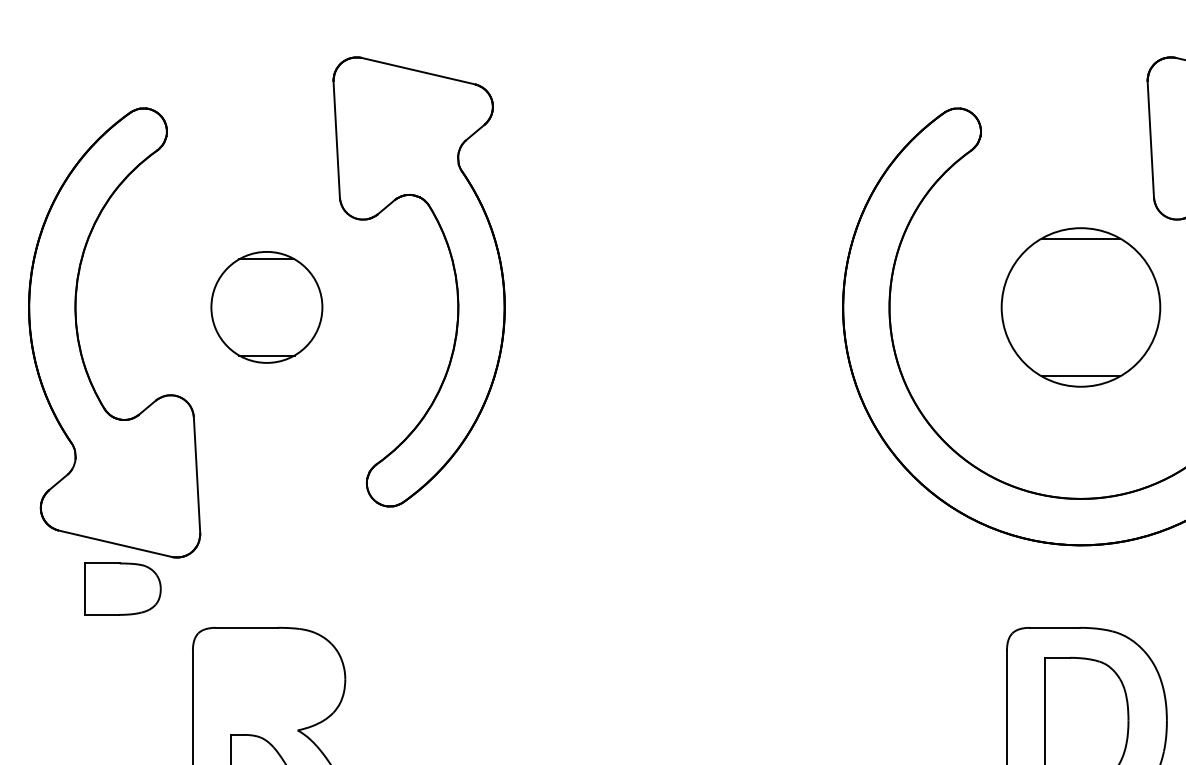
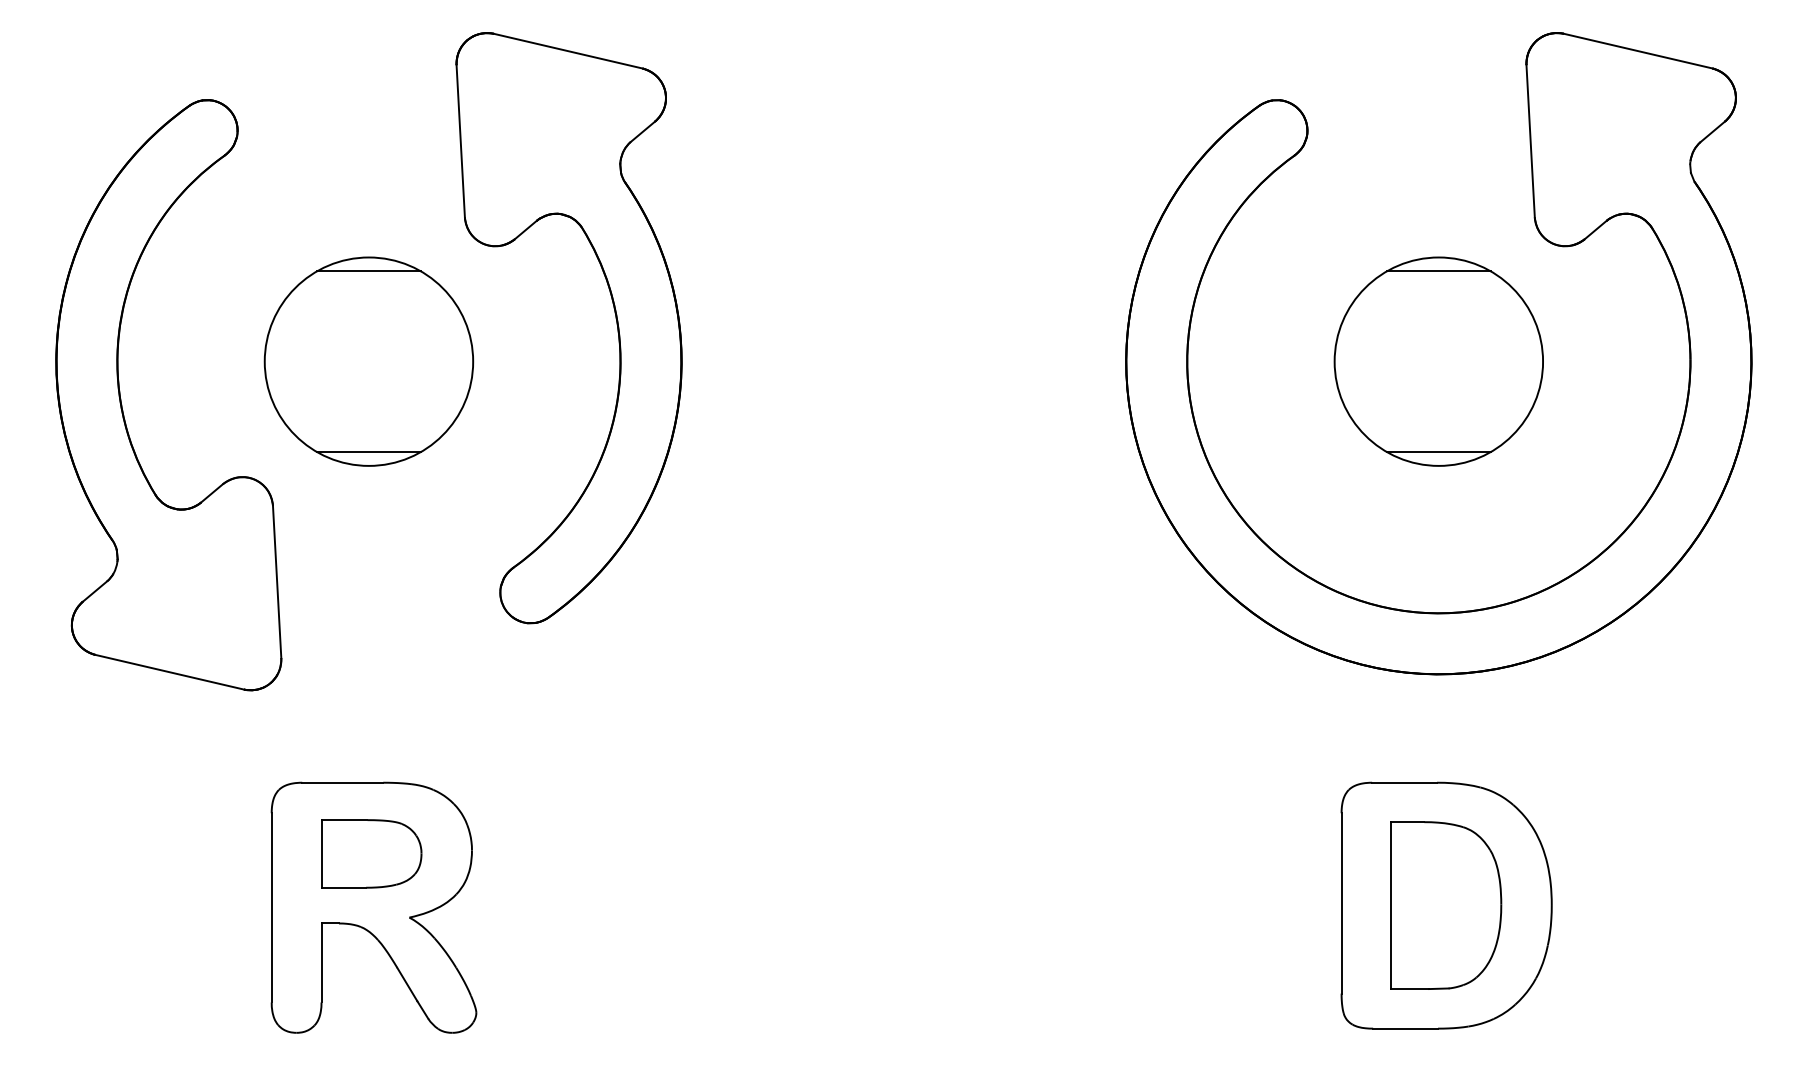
part: (266, 307) -> (368, 361), size x1.43
part: (122, 588) -> (371, 853), moved

